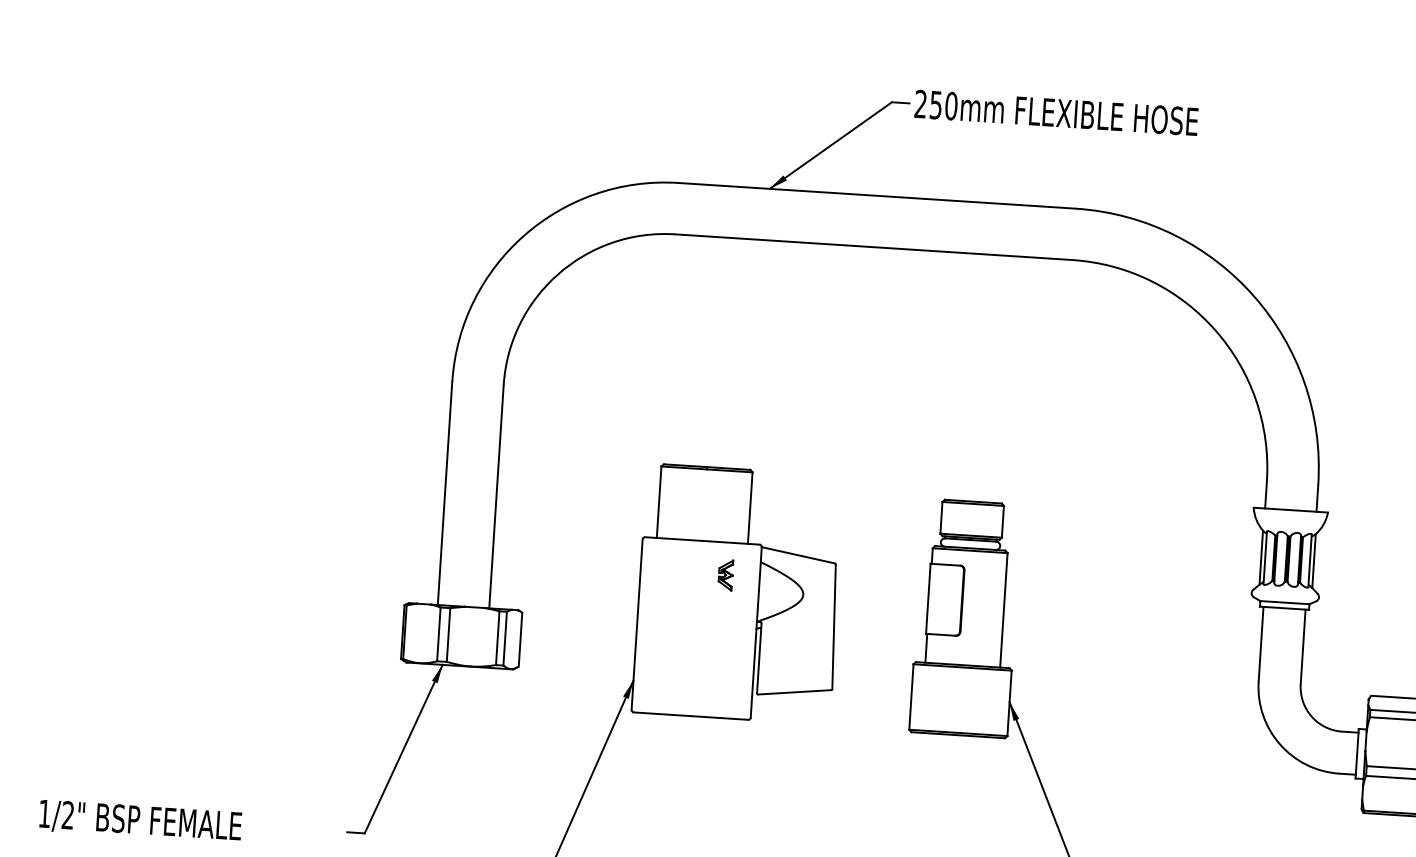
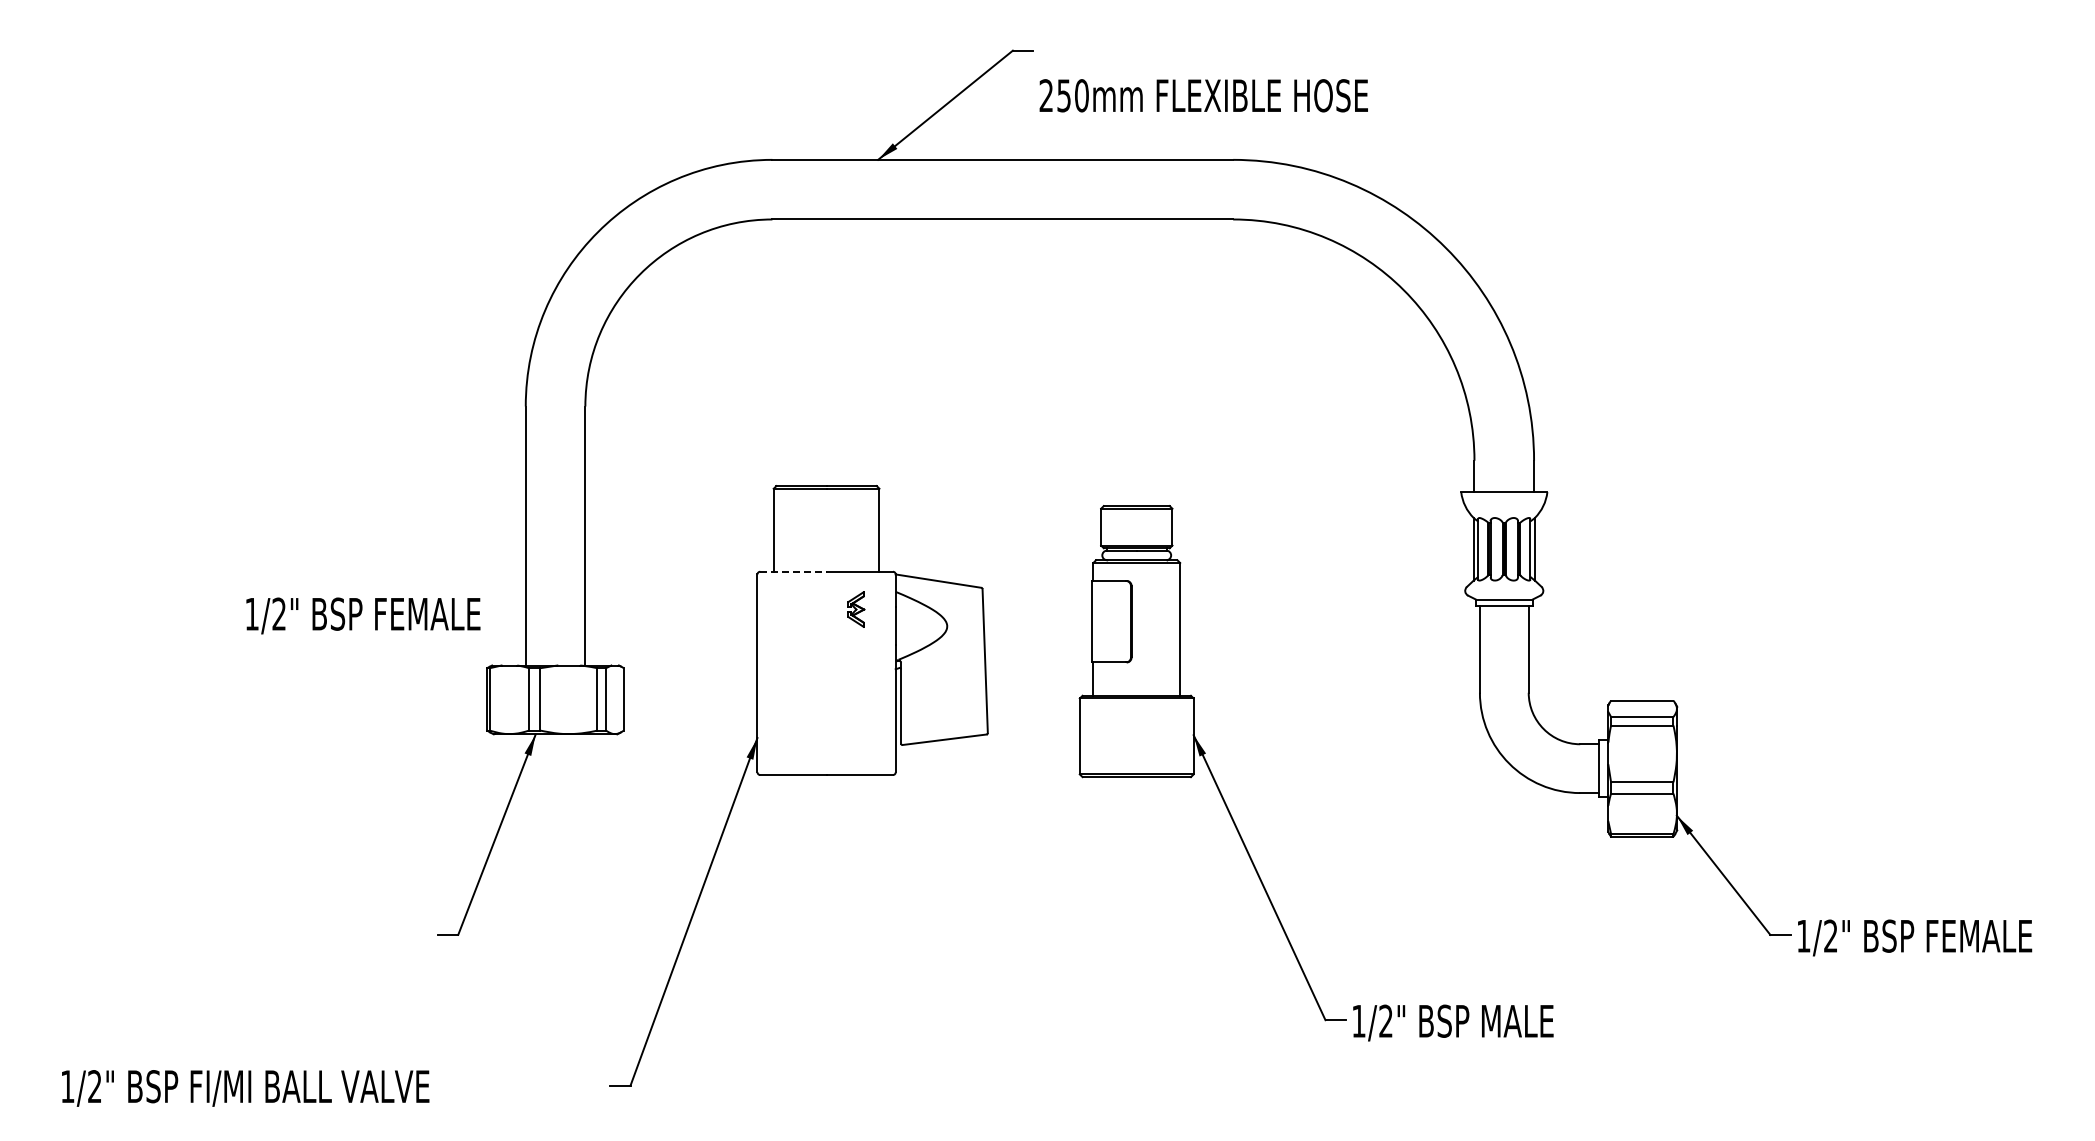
text: (1056, 112) -> (1203, 95), moved
line: (673, 538) -> (793, 571), solid -> dashed
text: (140, 821) -> (363, 615), moved

